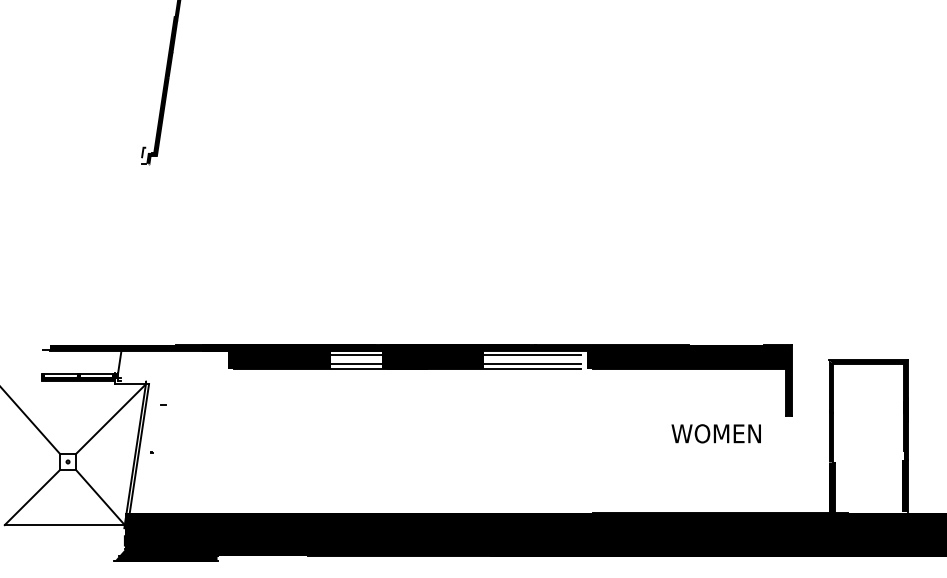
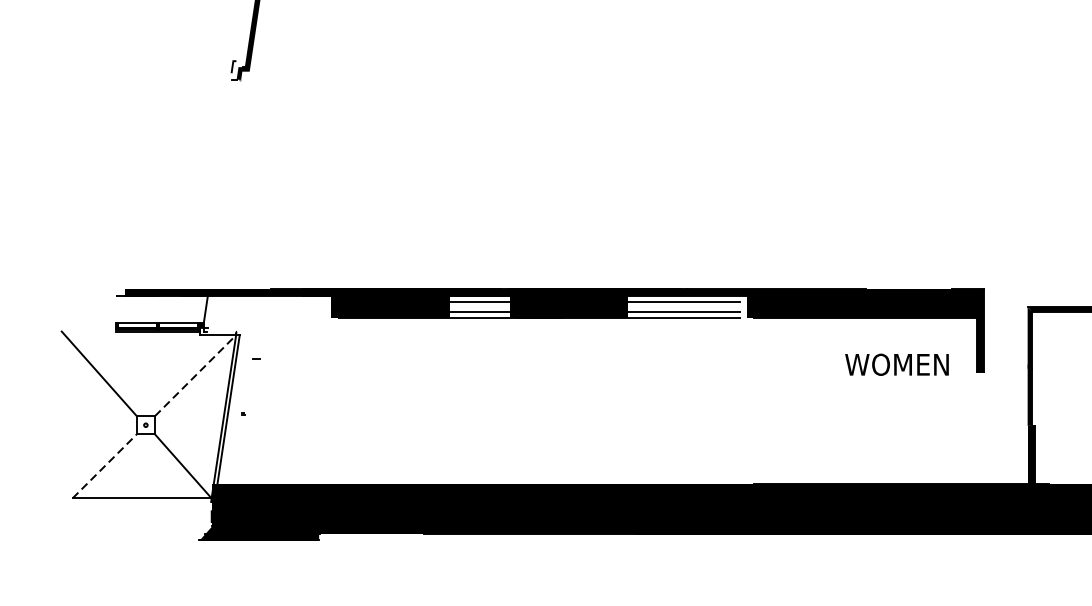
line: (110, 419) -> (195, 376), solid -> dashed
text: (715, 433) -> (896, 364), moved
line: (32, 497) -> (104, 466), solid -> dashed

